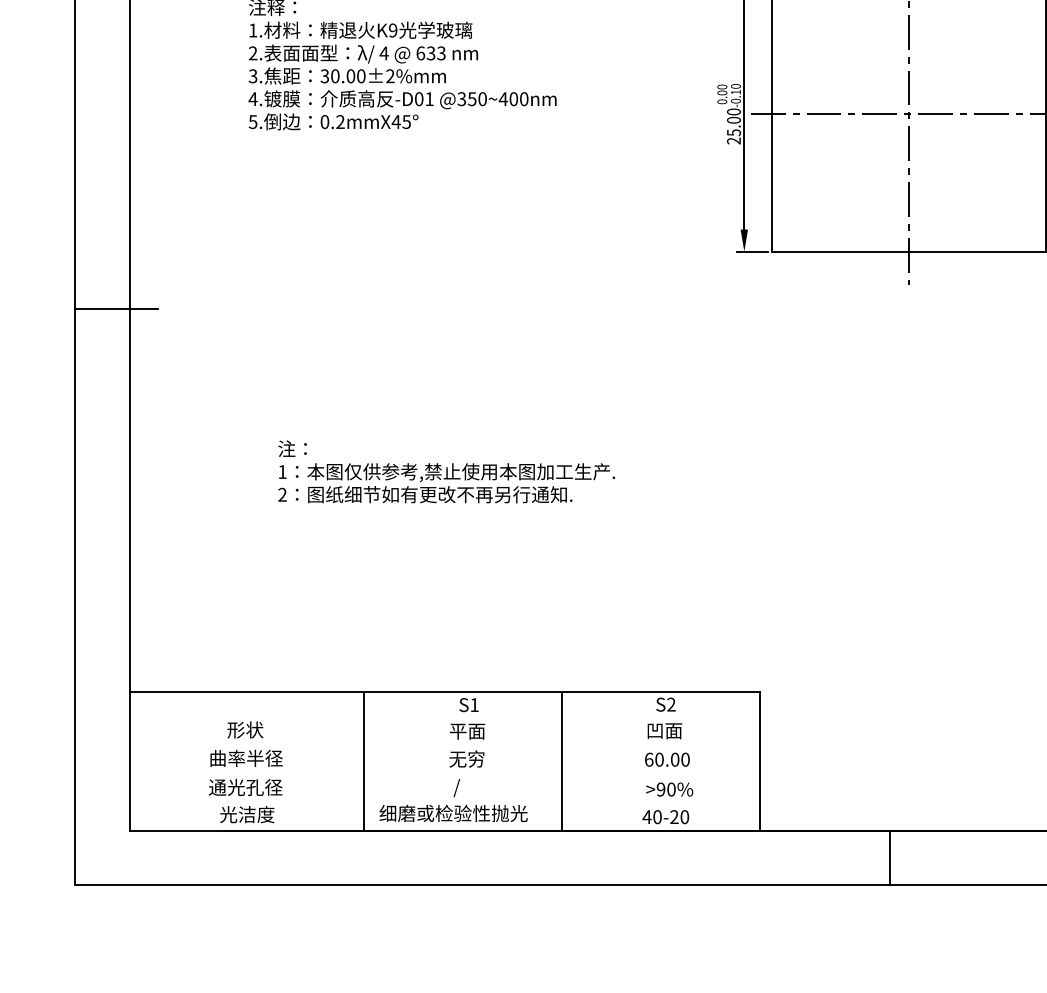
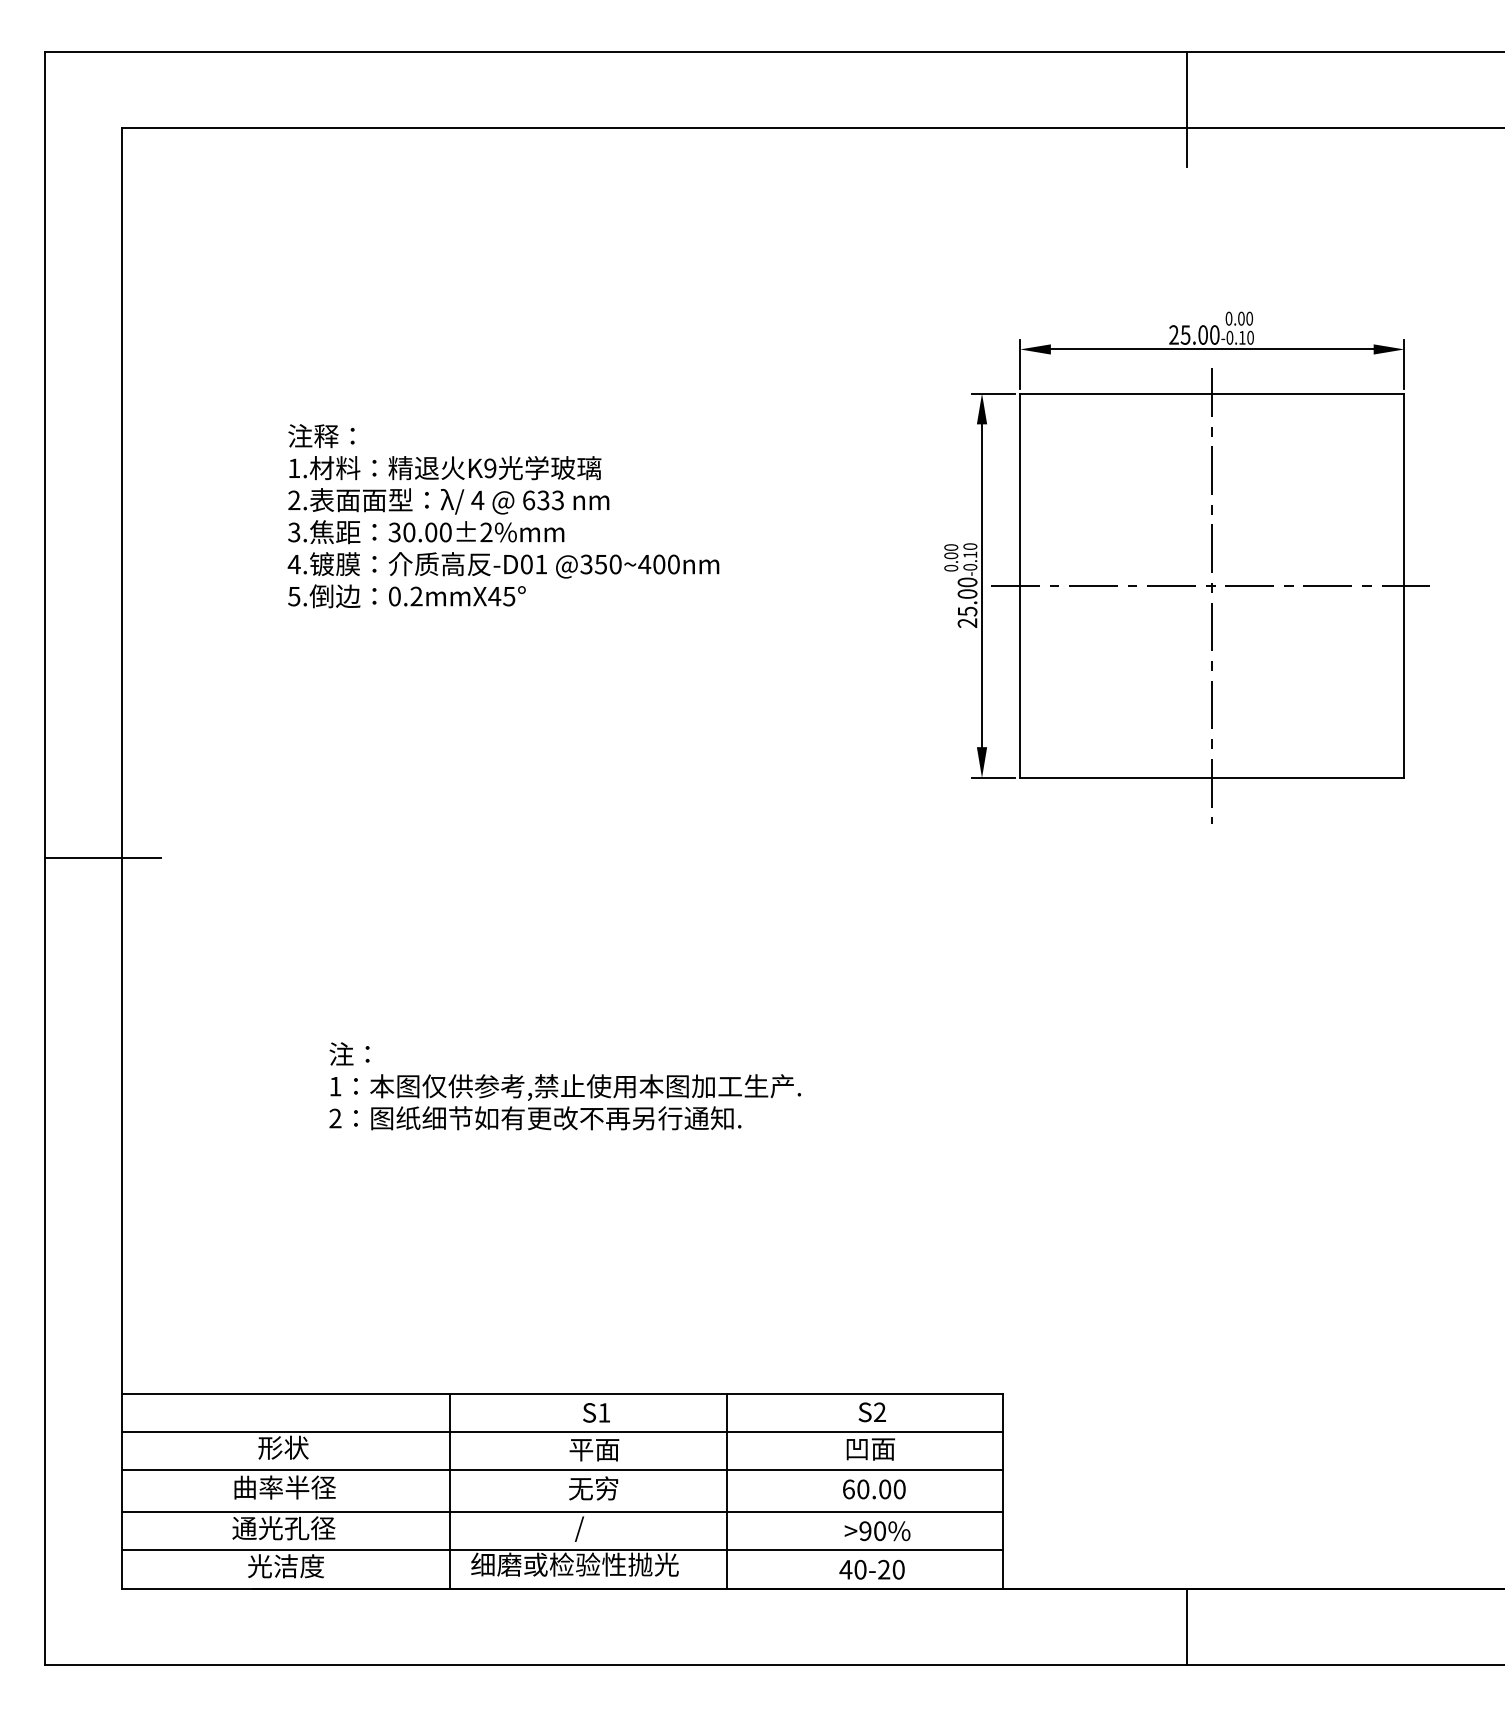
line: (444, 719) -> (562, 1432), added
line: (444, 746) -> (562, 1470), added
line: (444, 775) -> (562, 1511), added
line: (444, 803) -> (562, 1550), added

